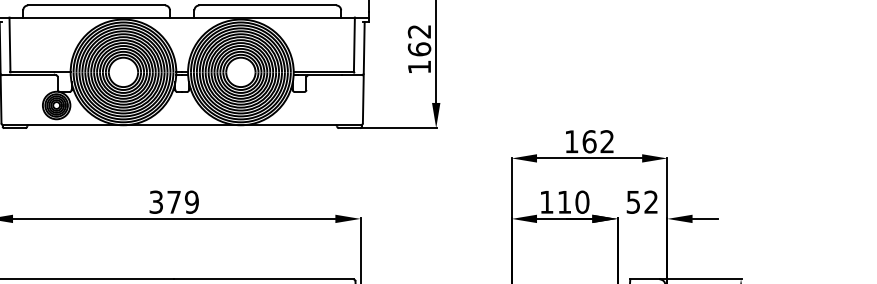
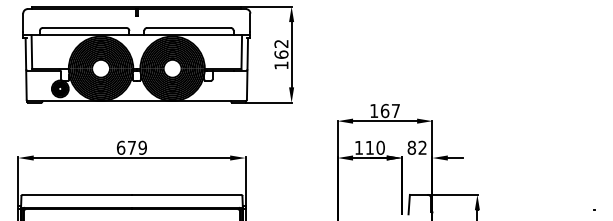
text: (606, 140) -> (395, 110), 162 -> 167
text: (157, 201) -> (121, 147), 379 -> 679
text: (632, 201) -> (411, 147), 52 -> 82

